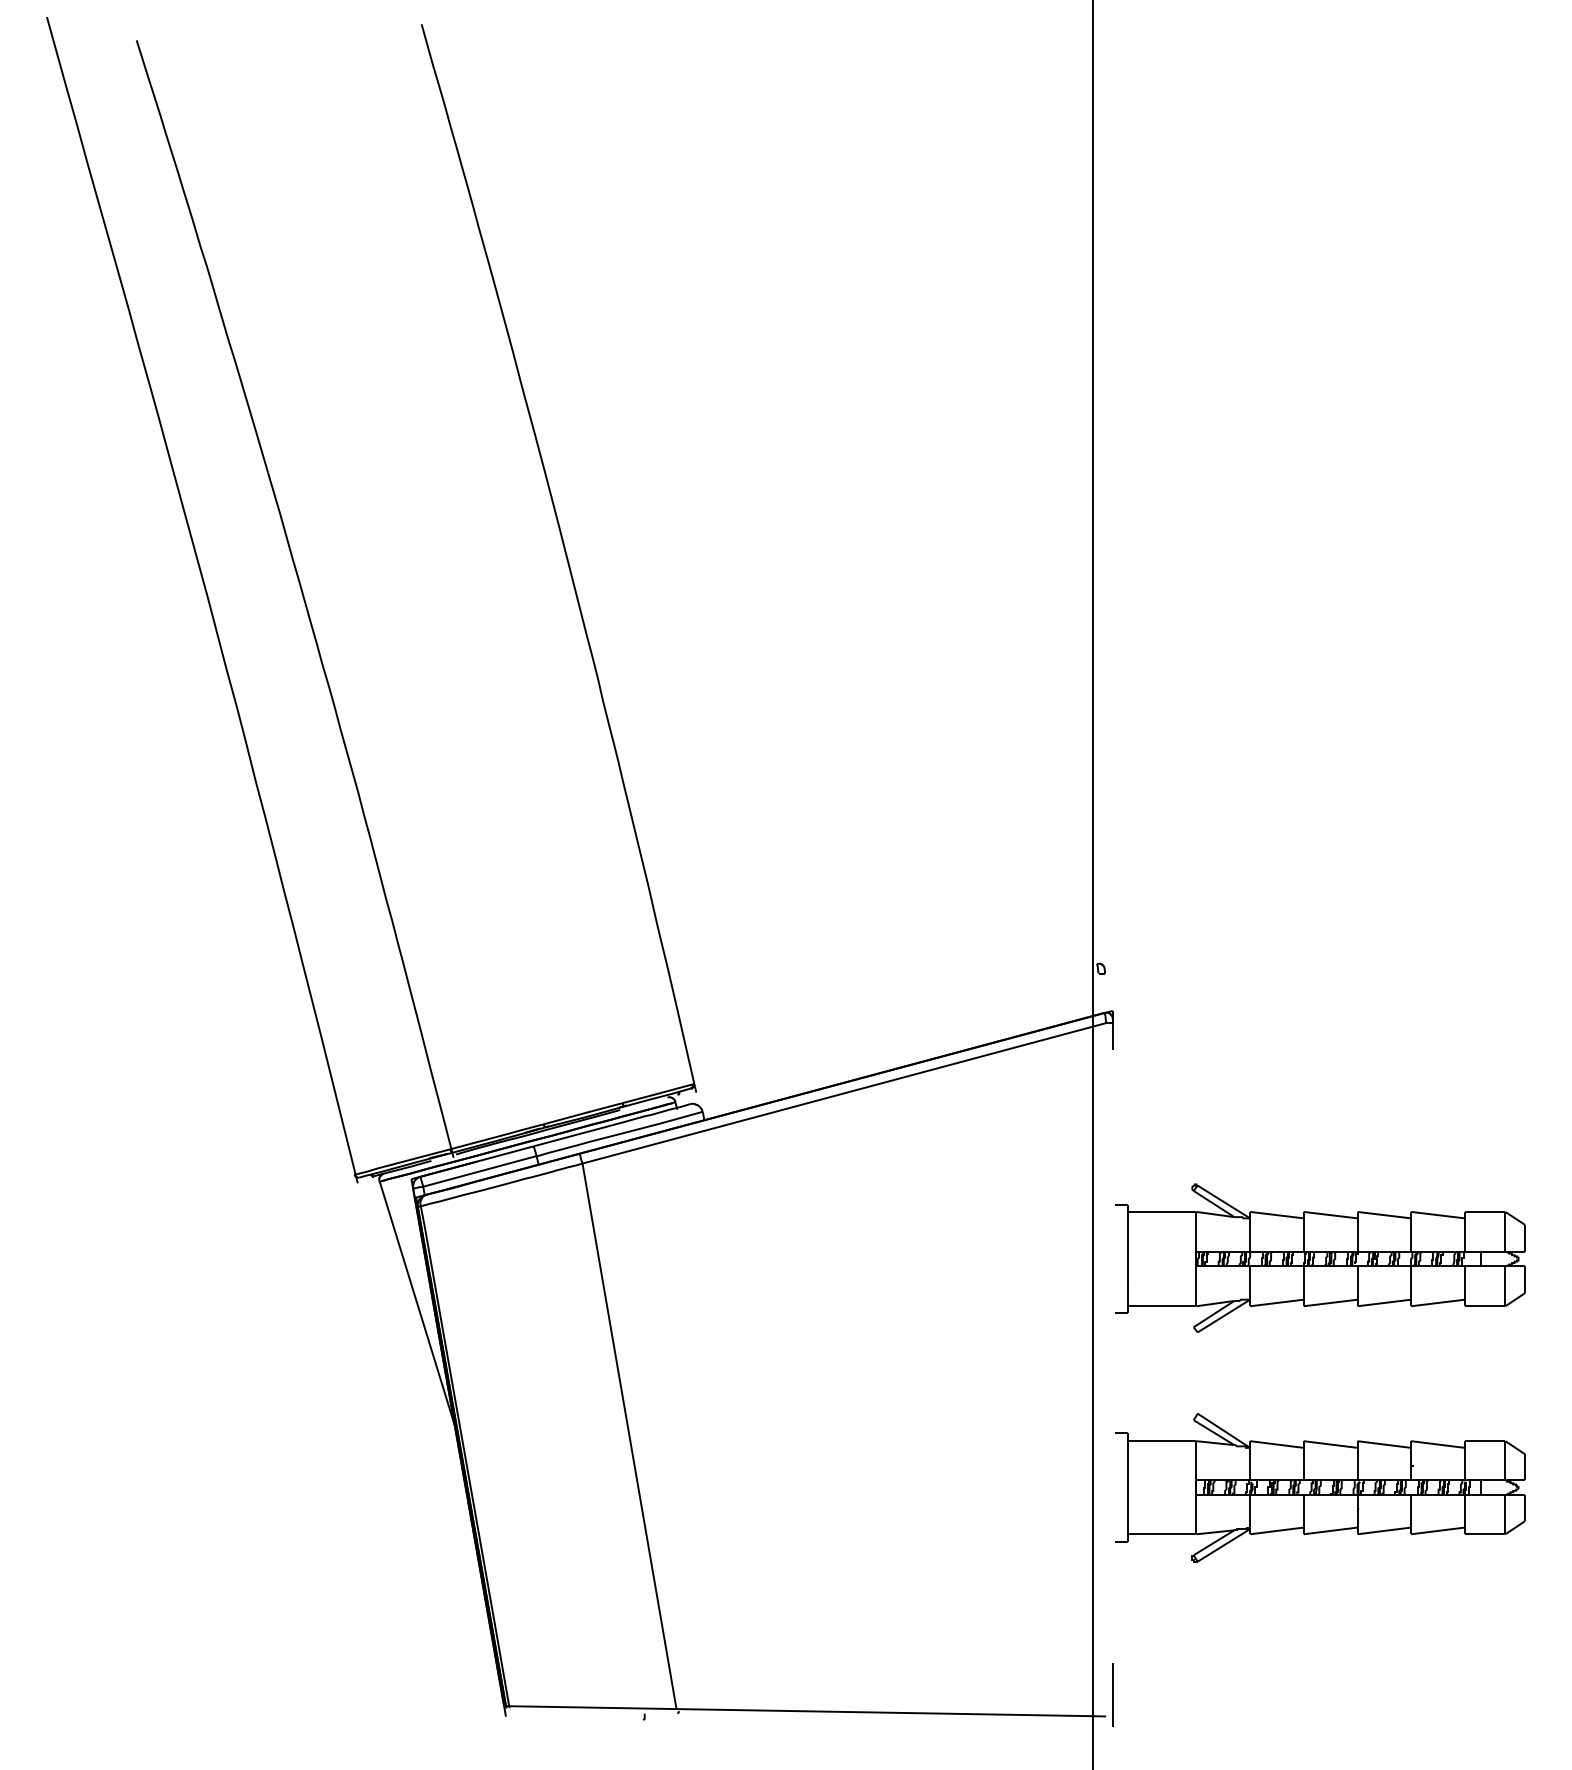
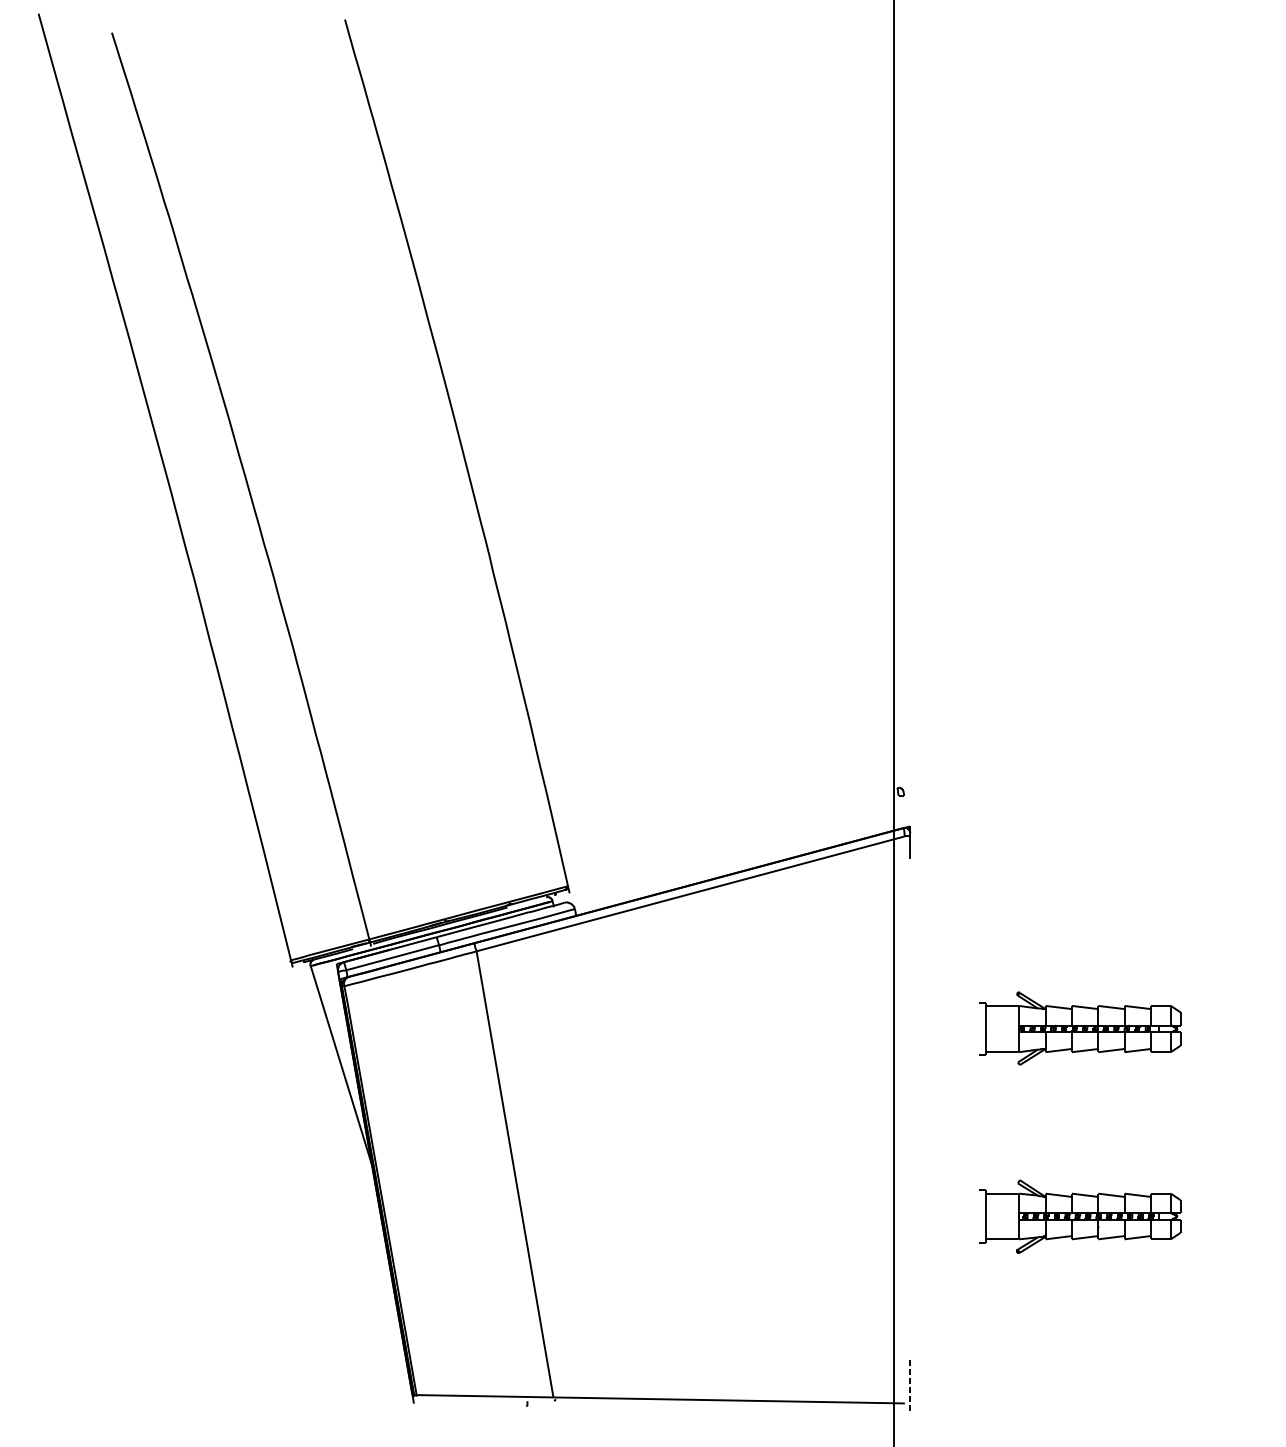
part: (1320, 1257) -> (1080, 1028), size x0.6
part: (1320, 1487) -> (1080, 1216), size x0.6
line: (1112, 1695) -> (910, 1386), solid -> dashed

